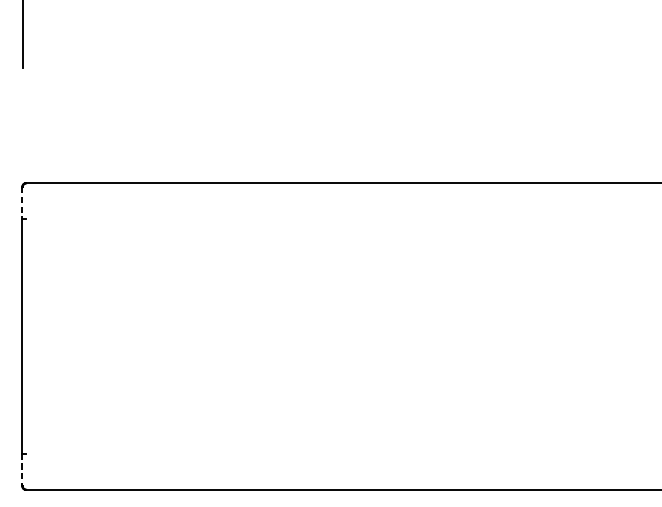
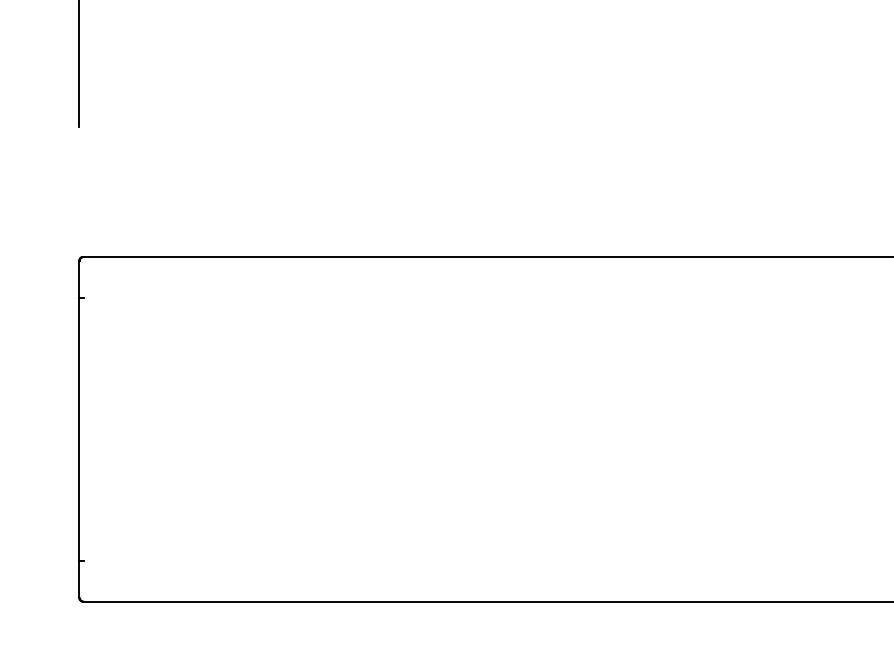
line: (22, 203) -> (79, 279), dashed -> solid
line: (22, 469) -> (79, 579), dashed -> solid

